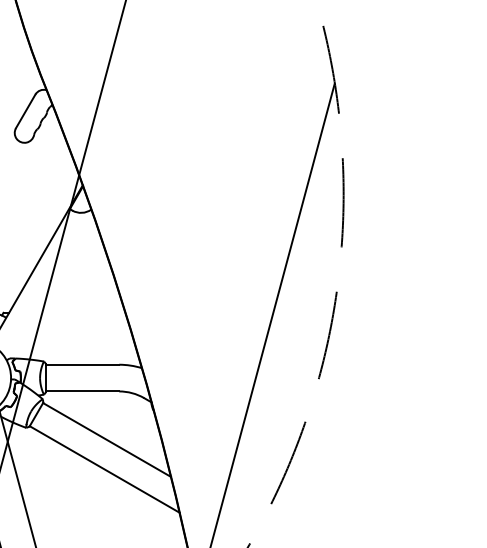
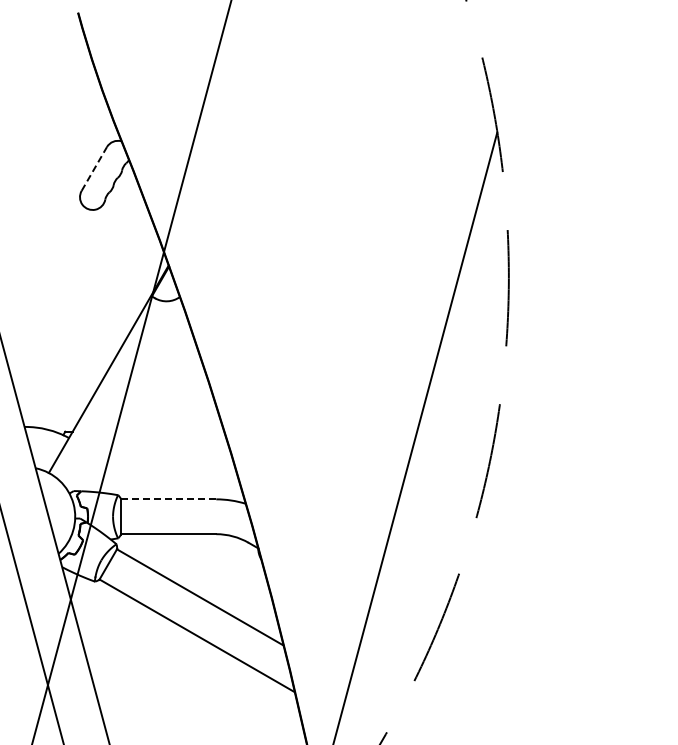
line: (25, 111) -> (94, 168), solid -> dashed
line: (82, 364) -> (168, 499), solid -> dashed

